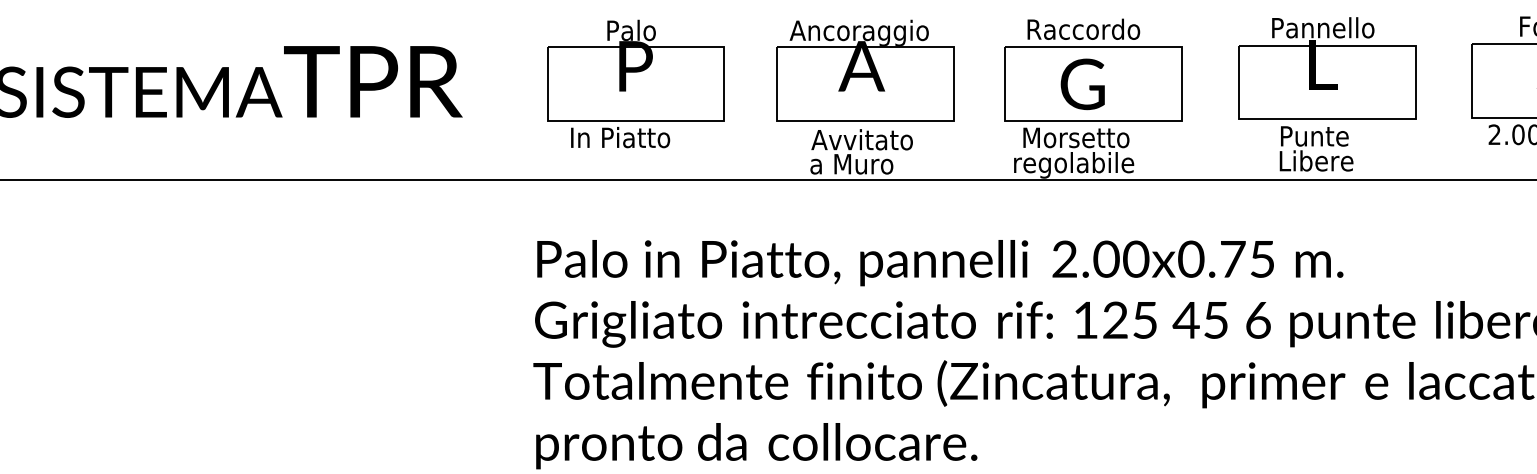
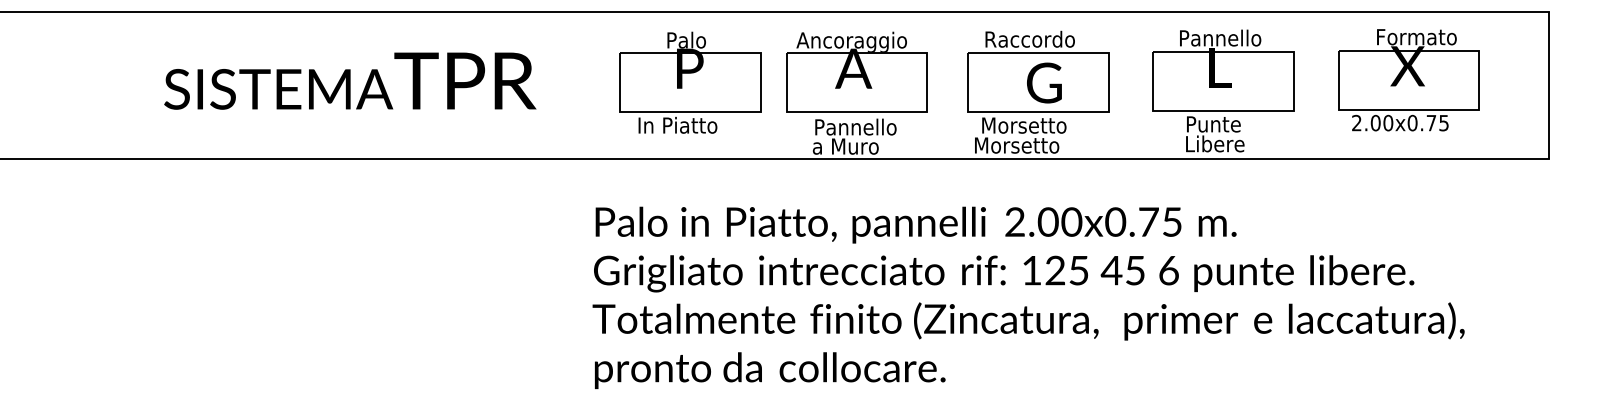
part: (636, 83) -> (690, 82), moved
text: (1082, 83) -> (1044, 82), moved
text: (862, 139) -> (854, 126), Avvitato -> Pannello
text: (1074, 164) -> (1022, 146), regolabile -> Morsetto

